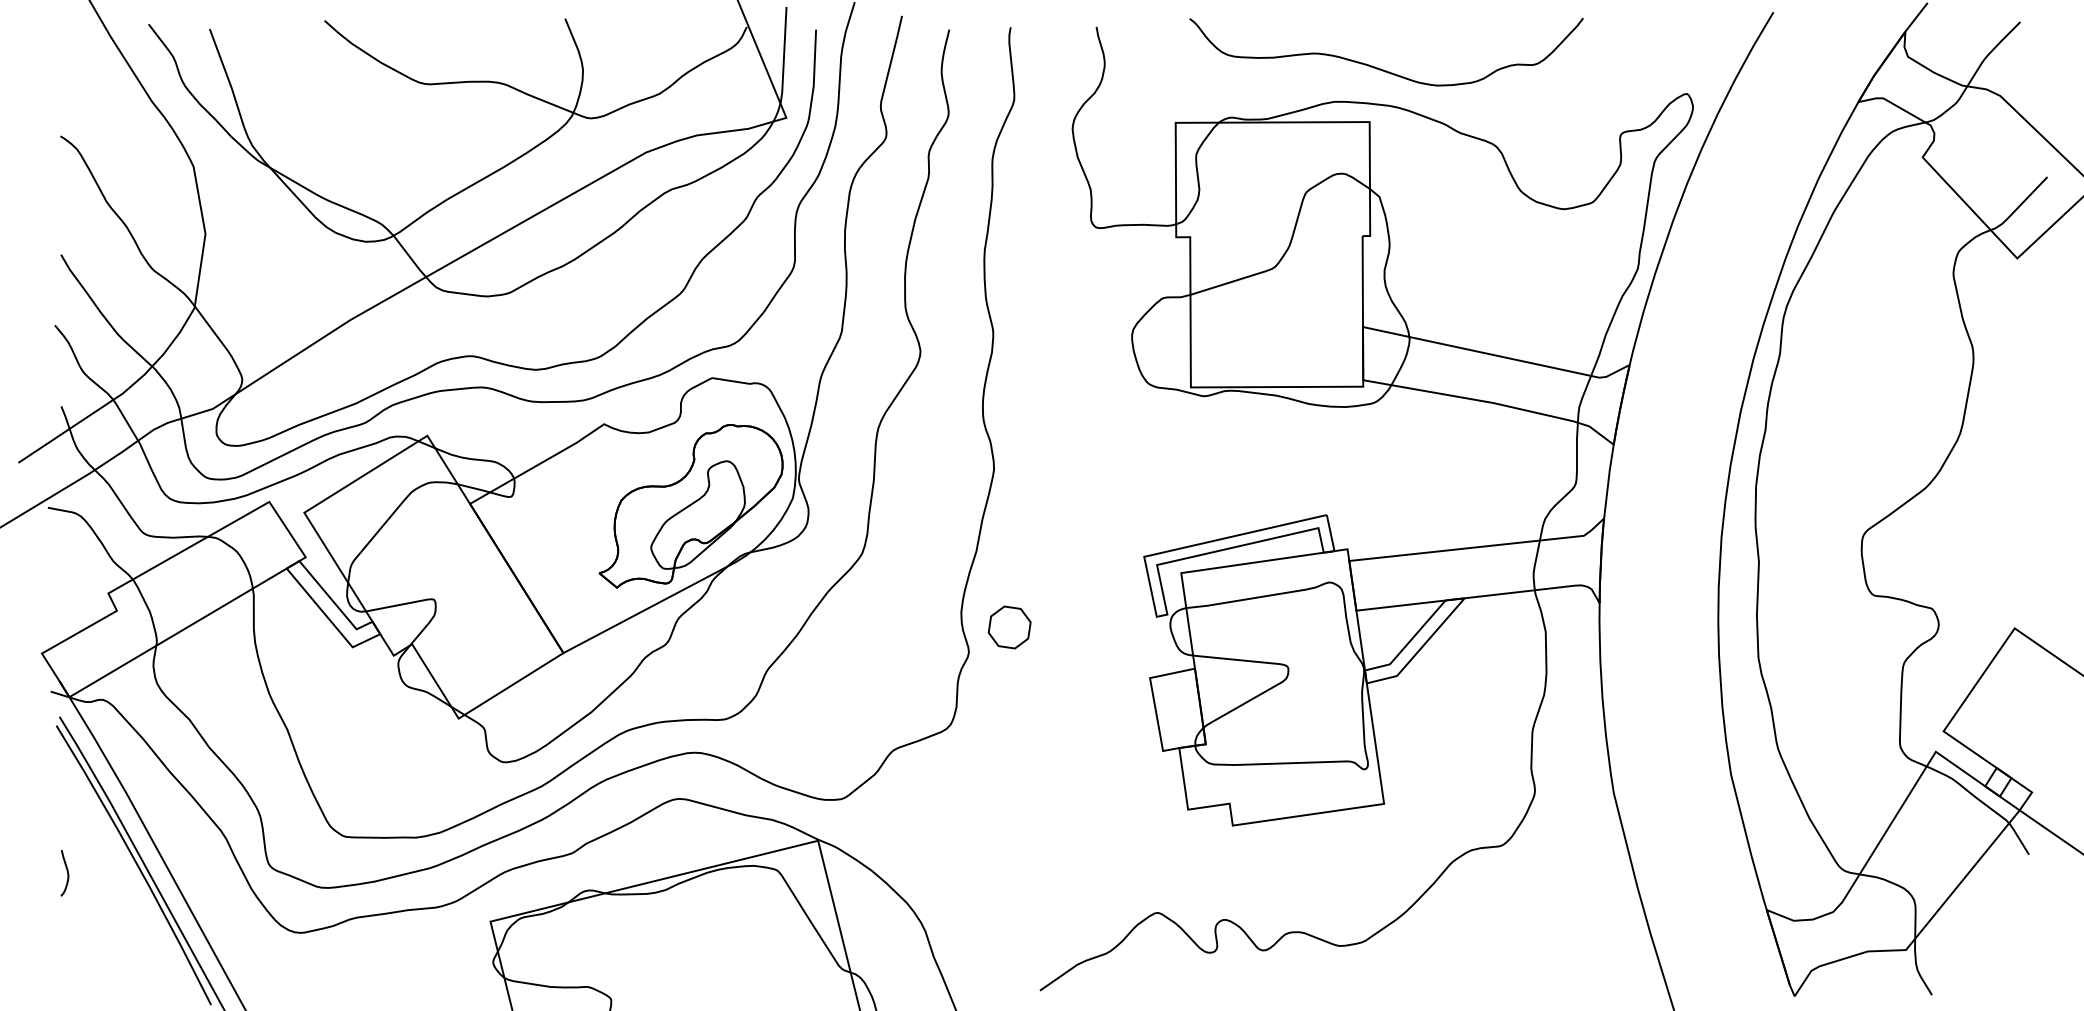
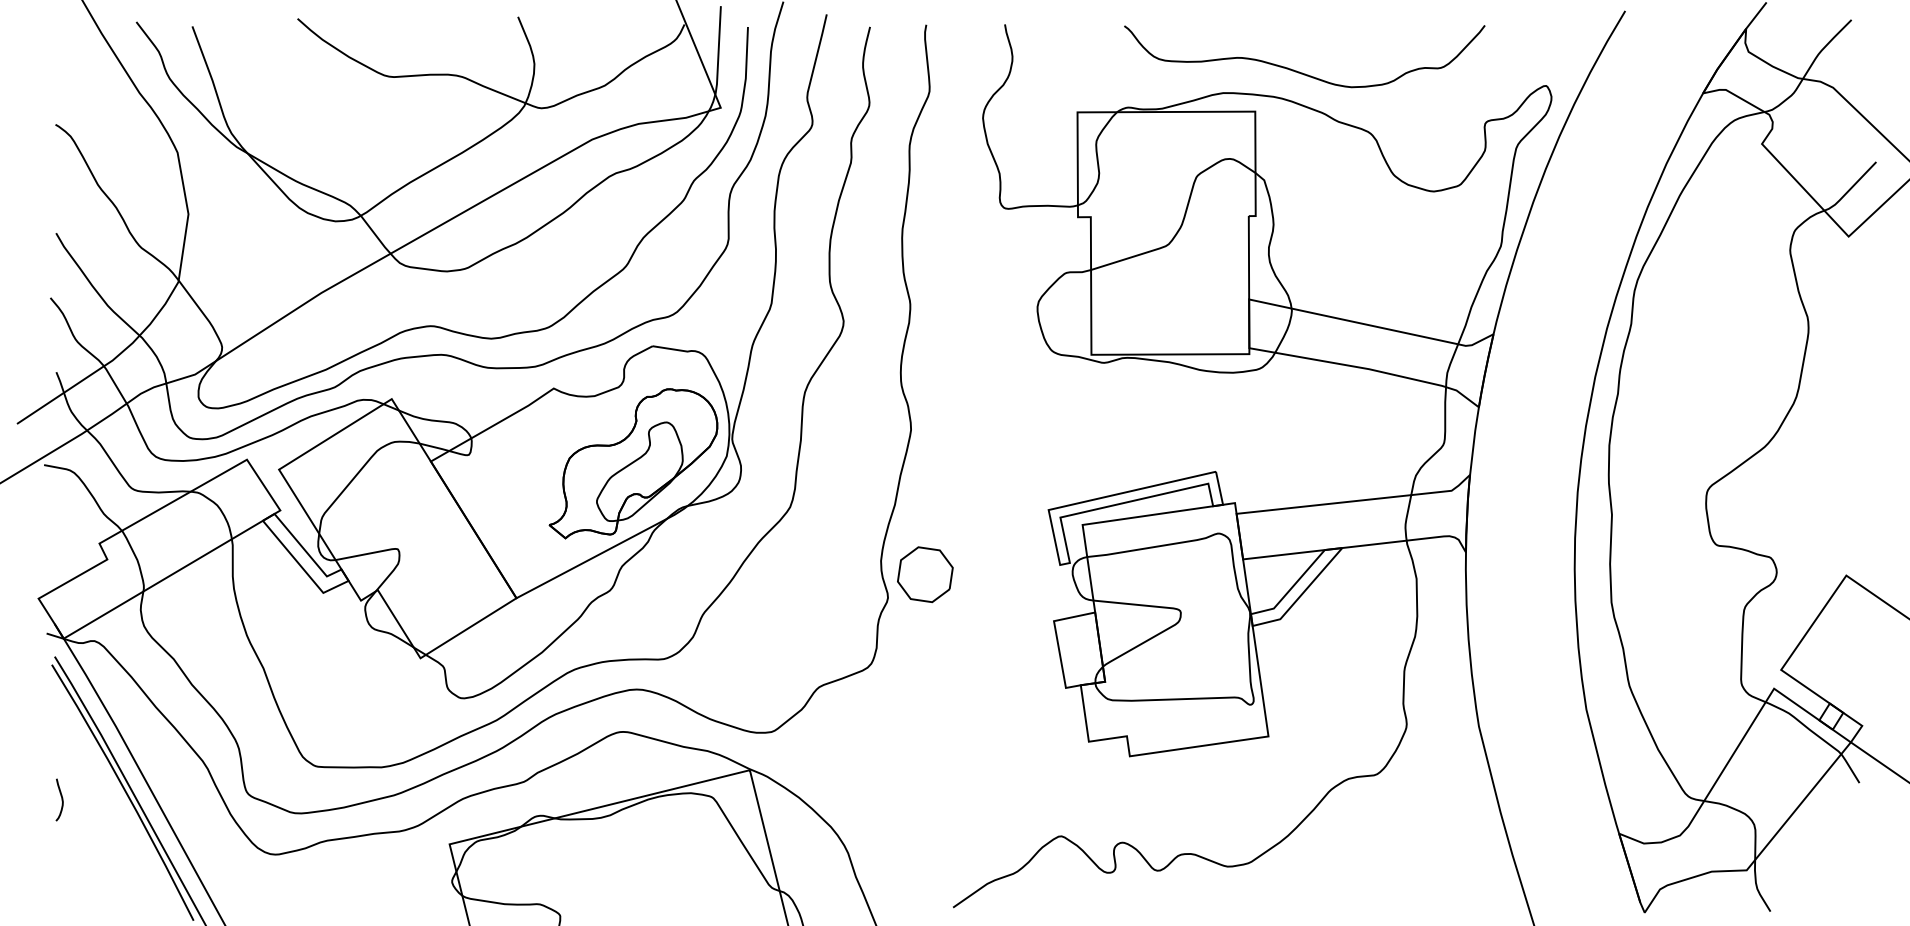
curve: (1380, 68) -> (1299, 71), moved
part: (1009, 627) -> (925, 574), size x1.43

